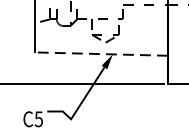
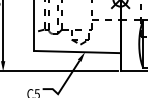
line: (101, 54) -> (77, 52), dashed -> solid

